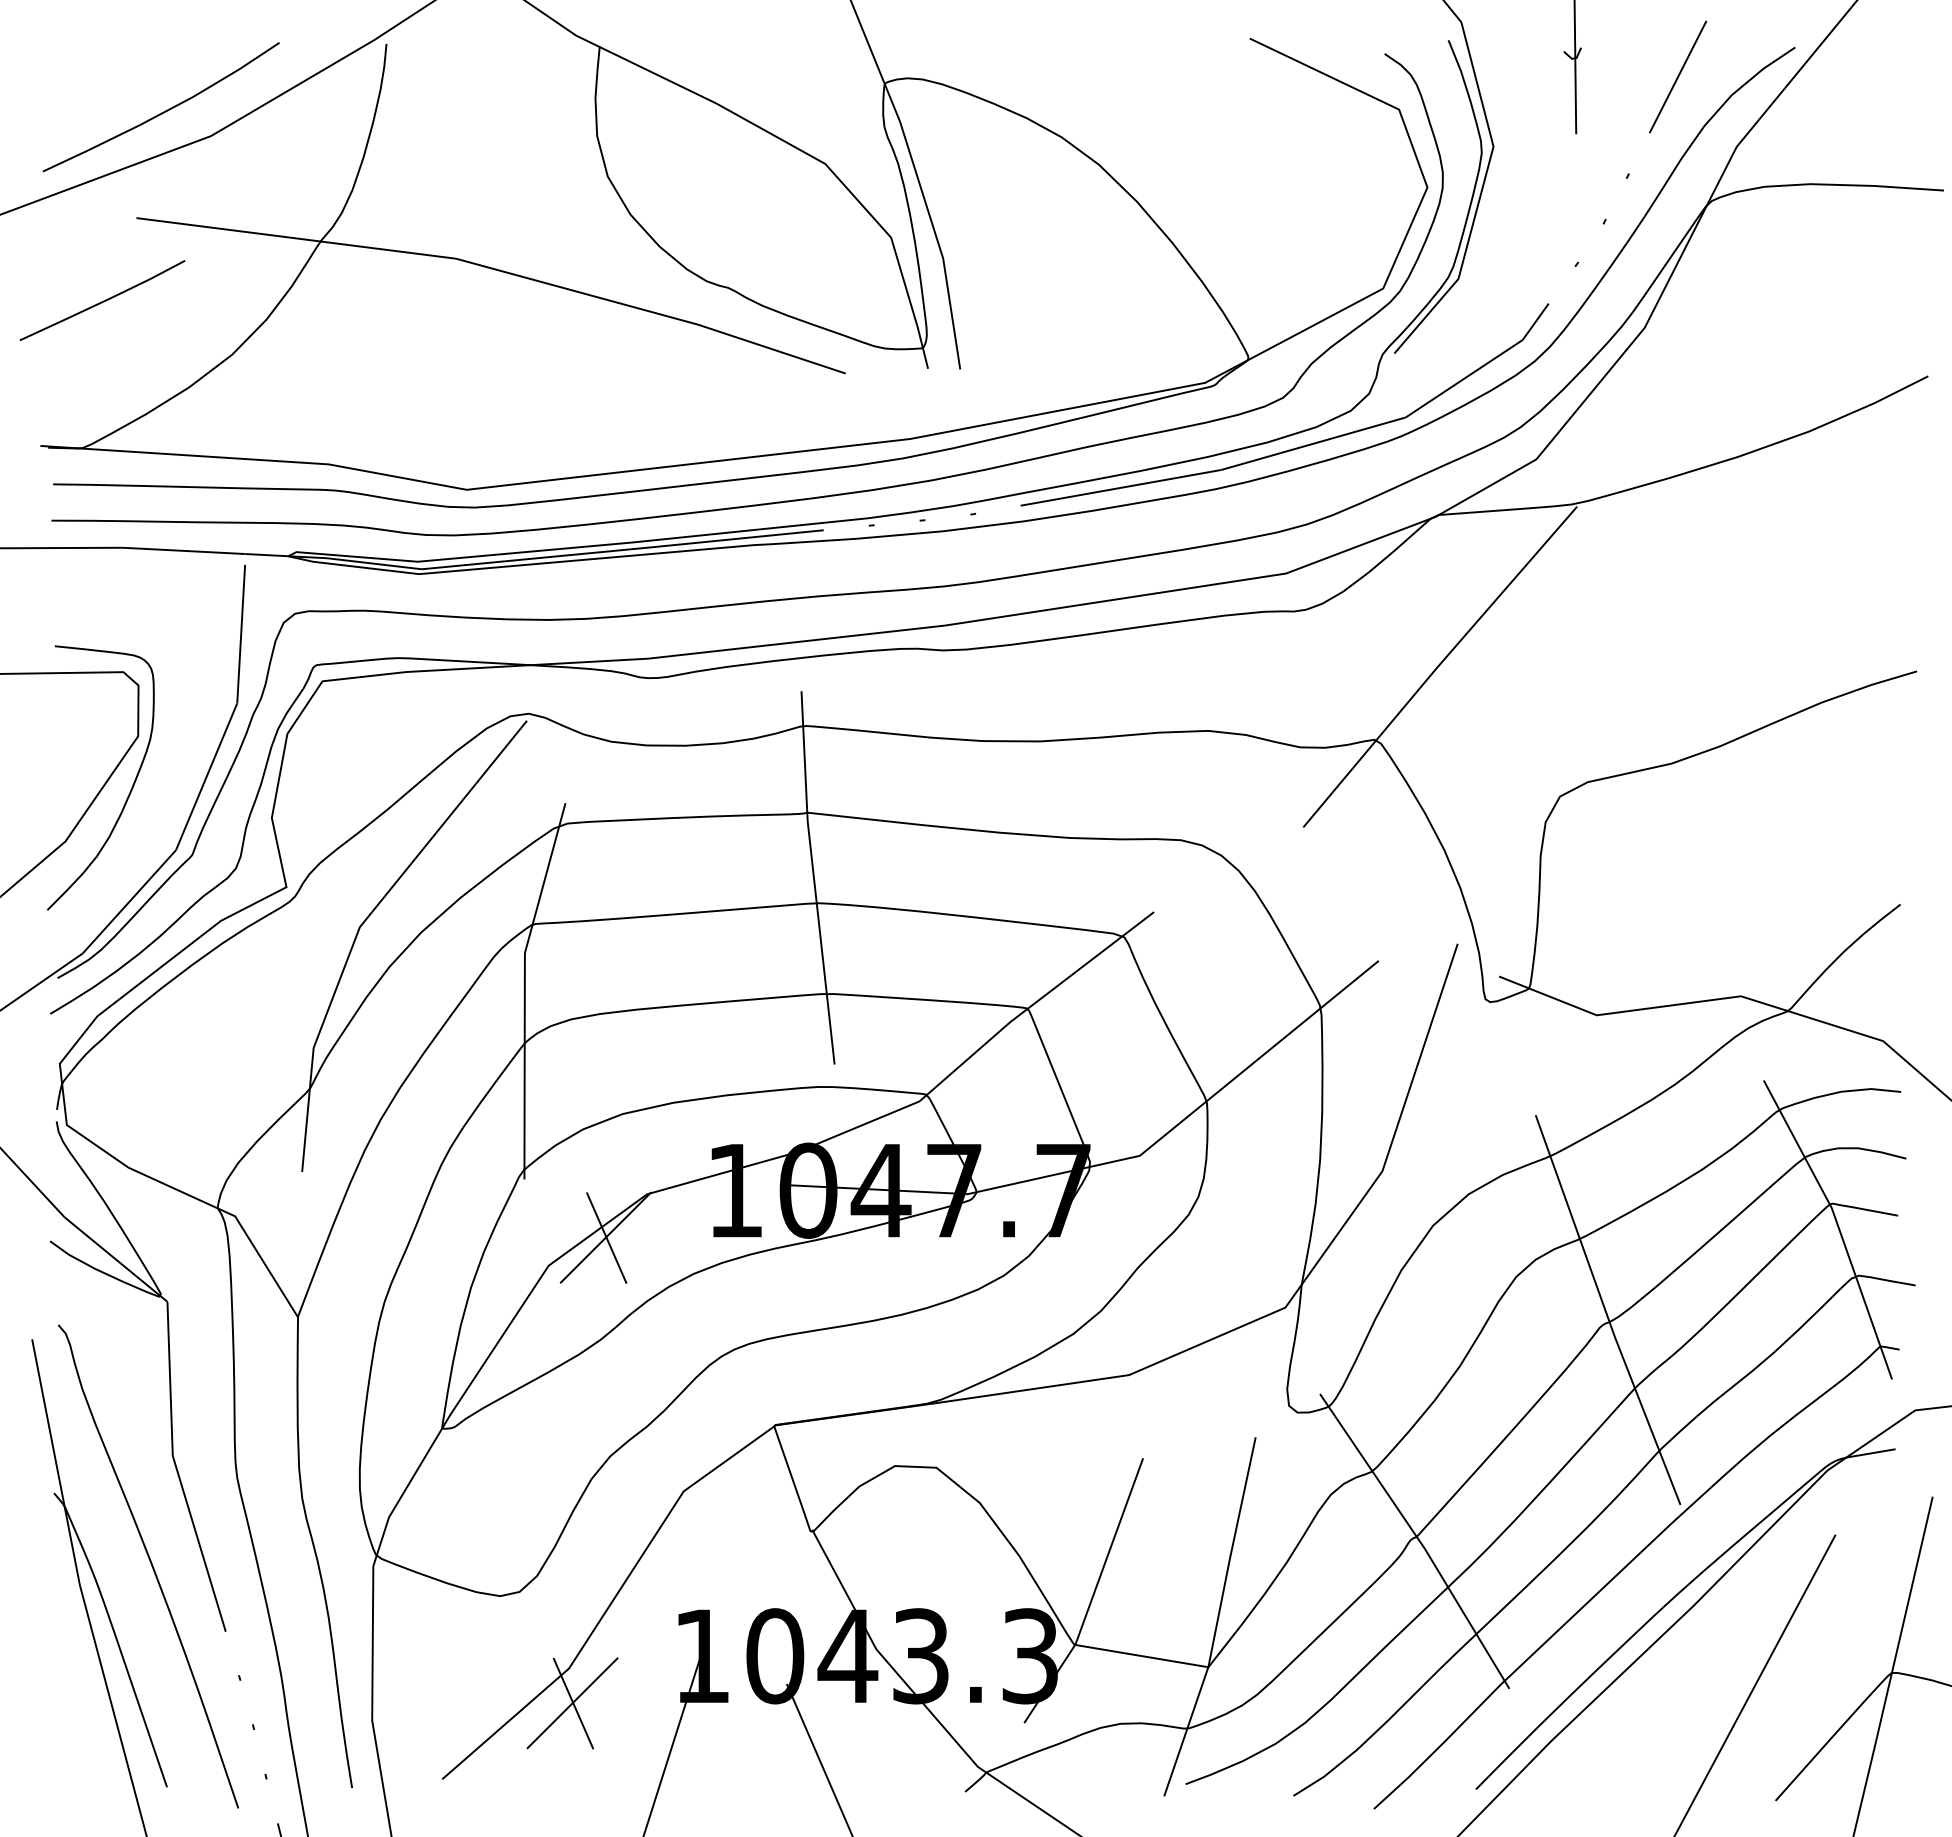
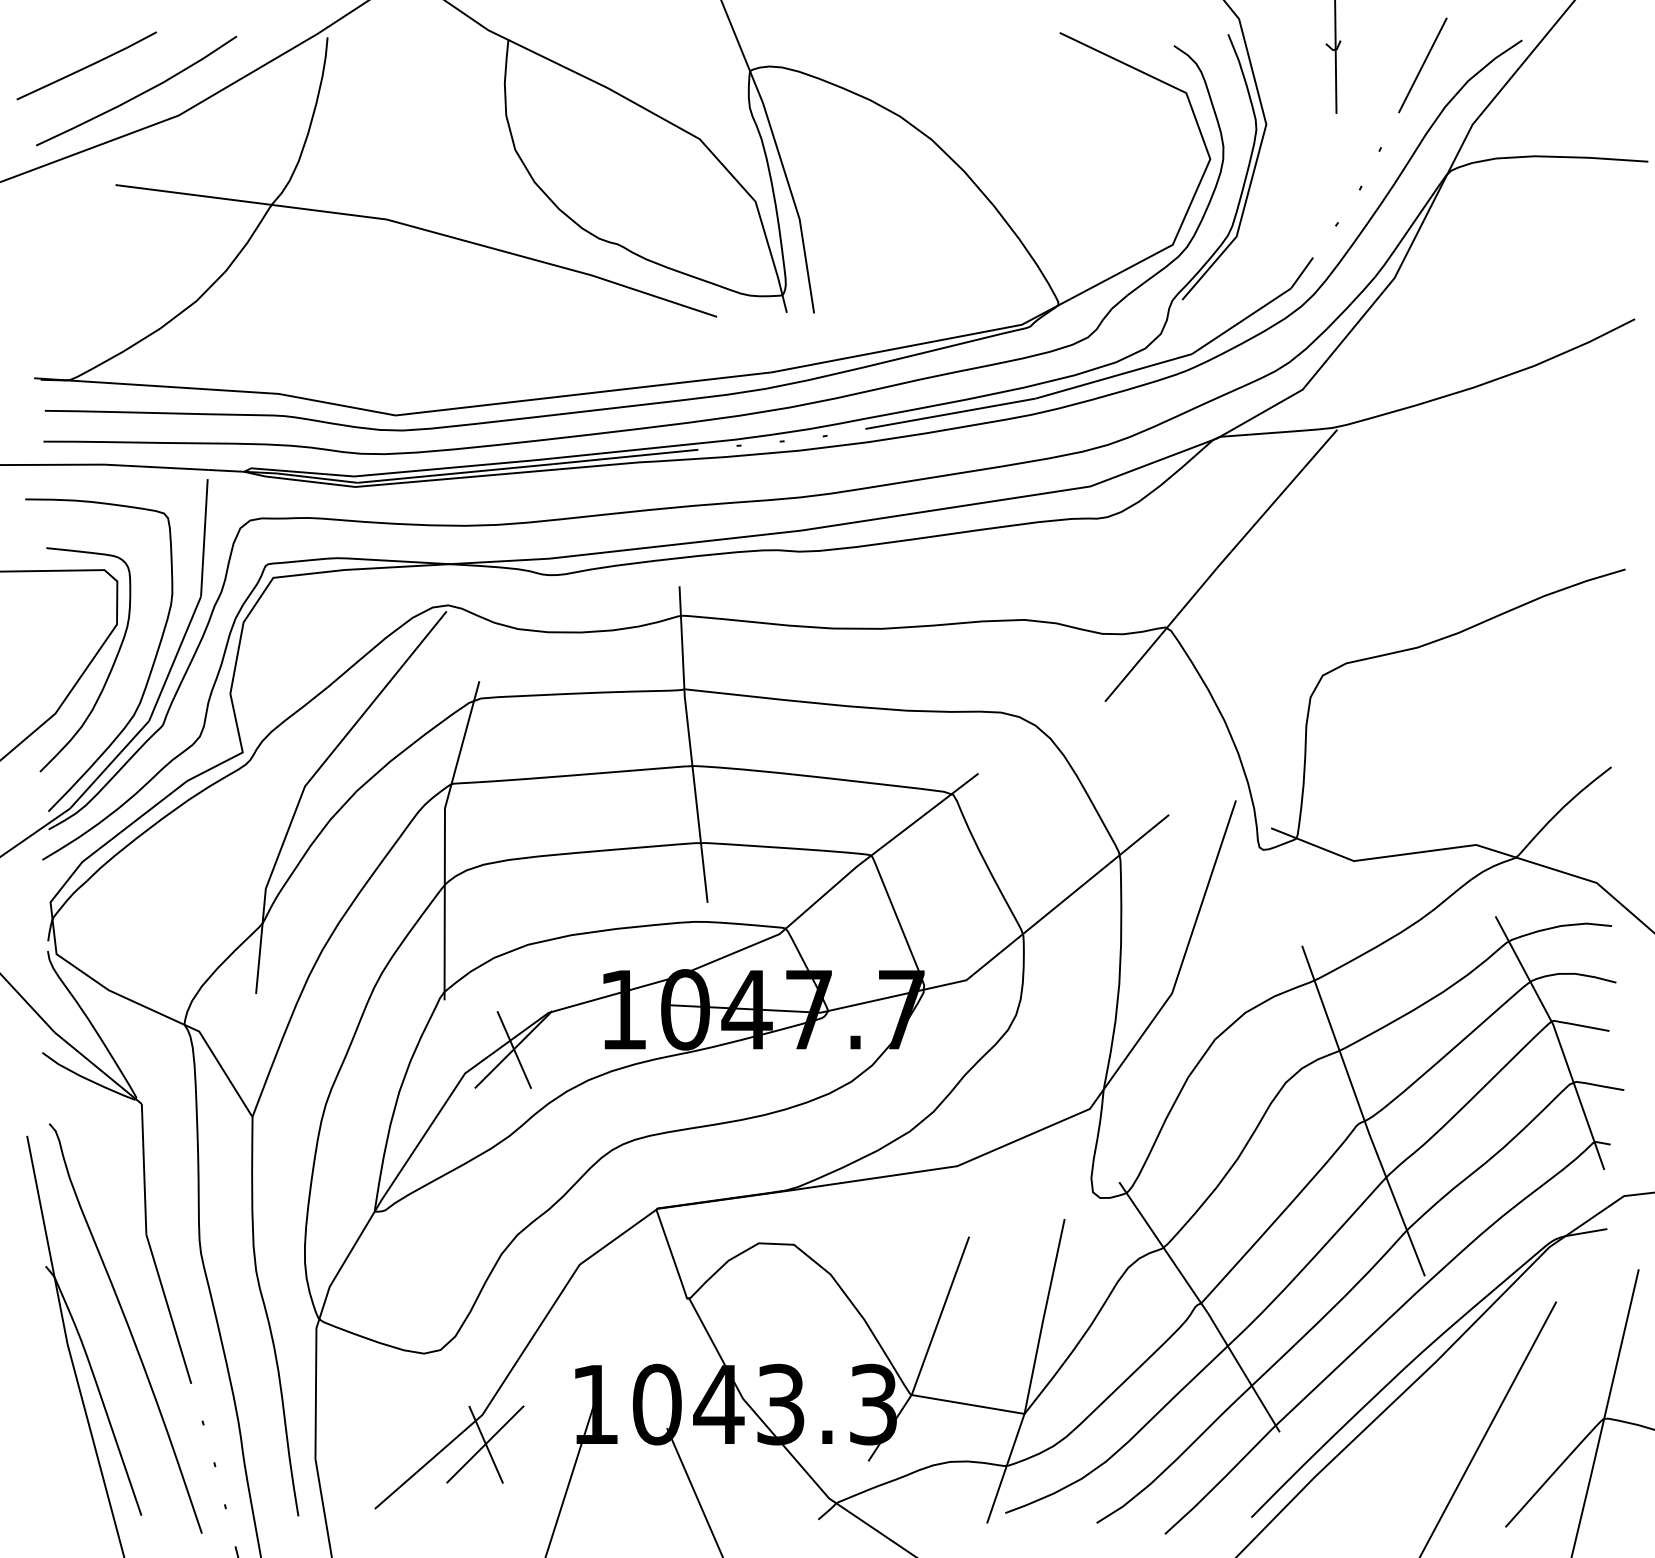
line: (103, 300) -> (87, 65), moved
curve: (176, 793) -> (149, 673), added

